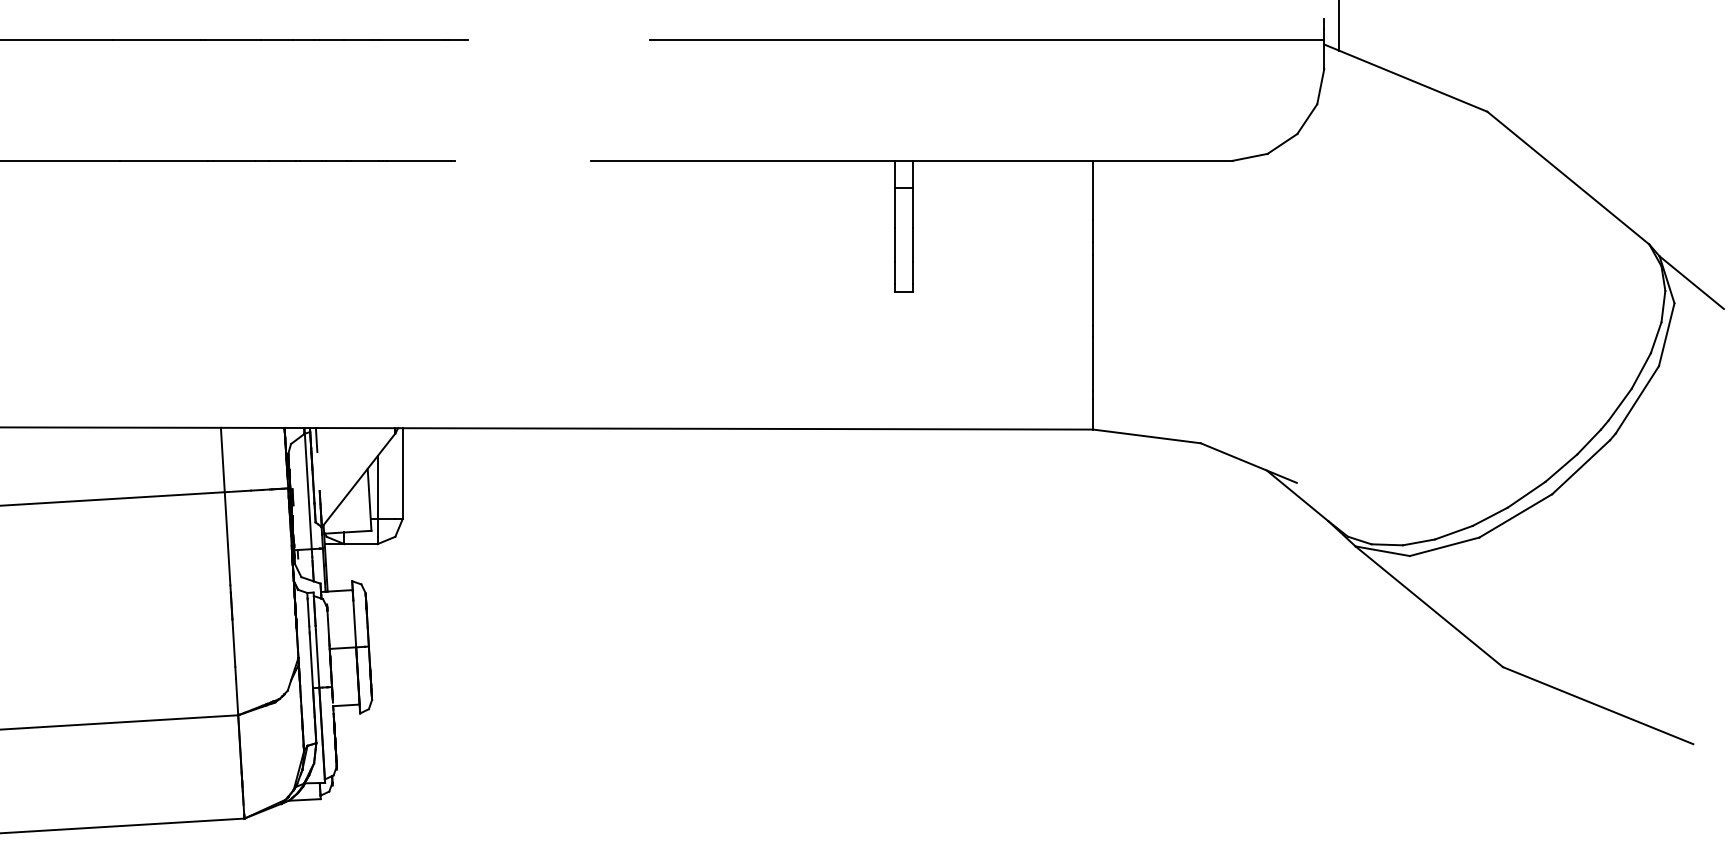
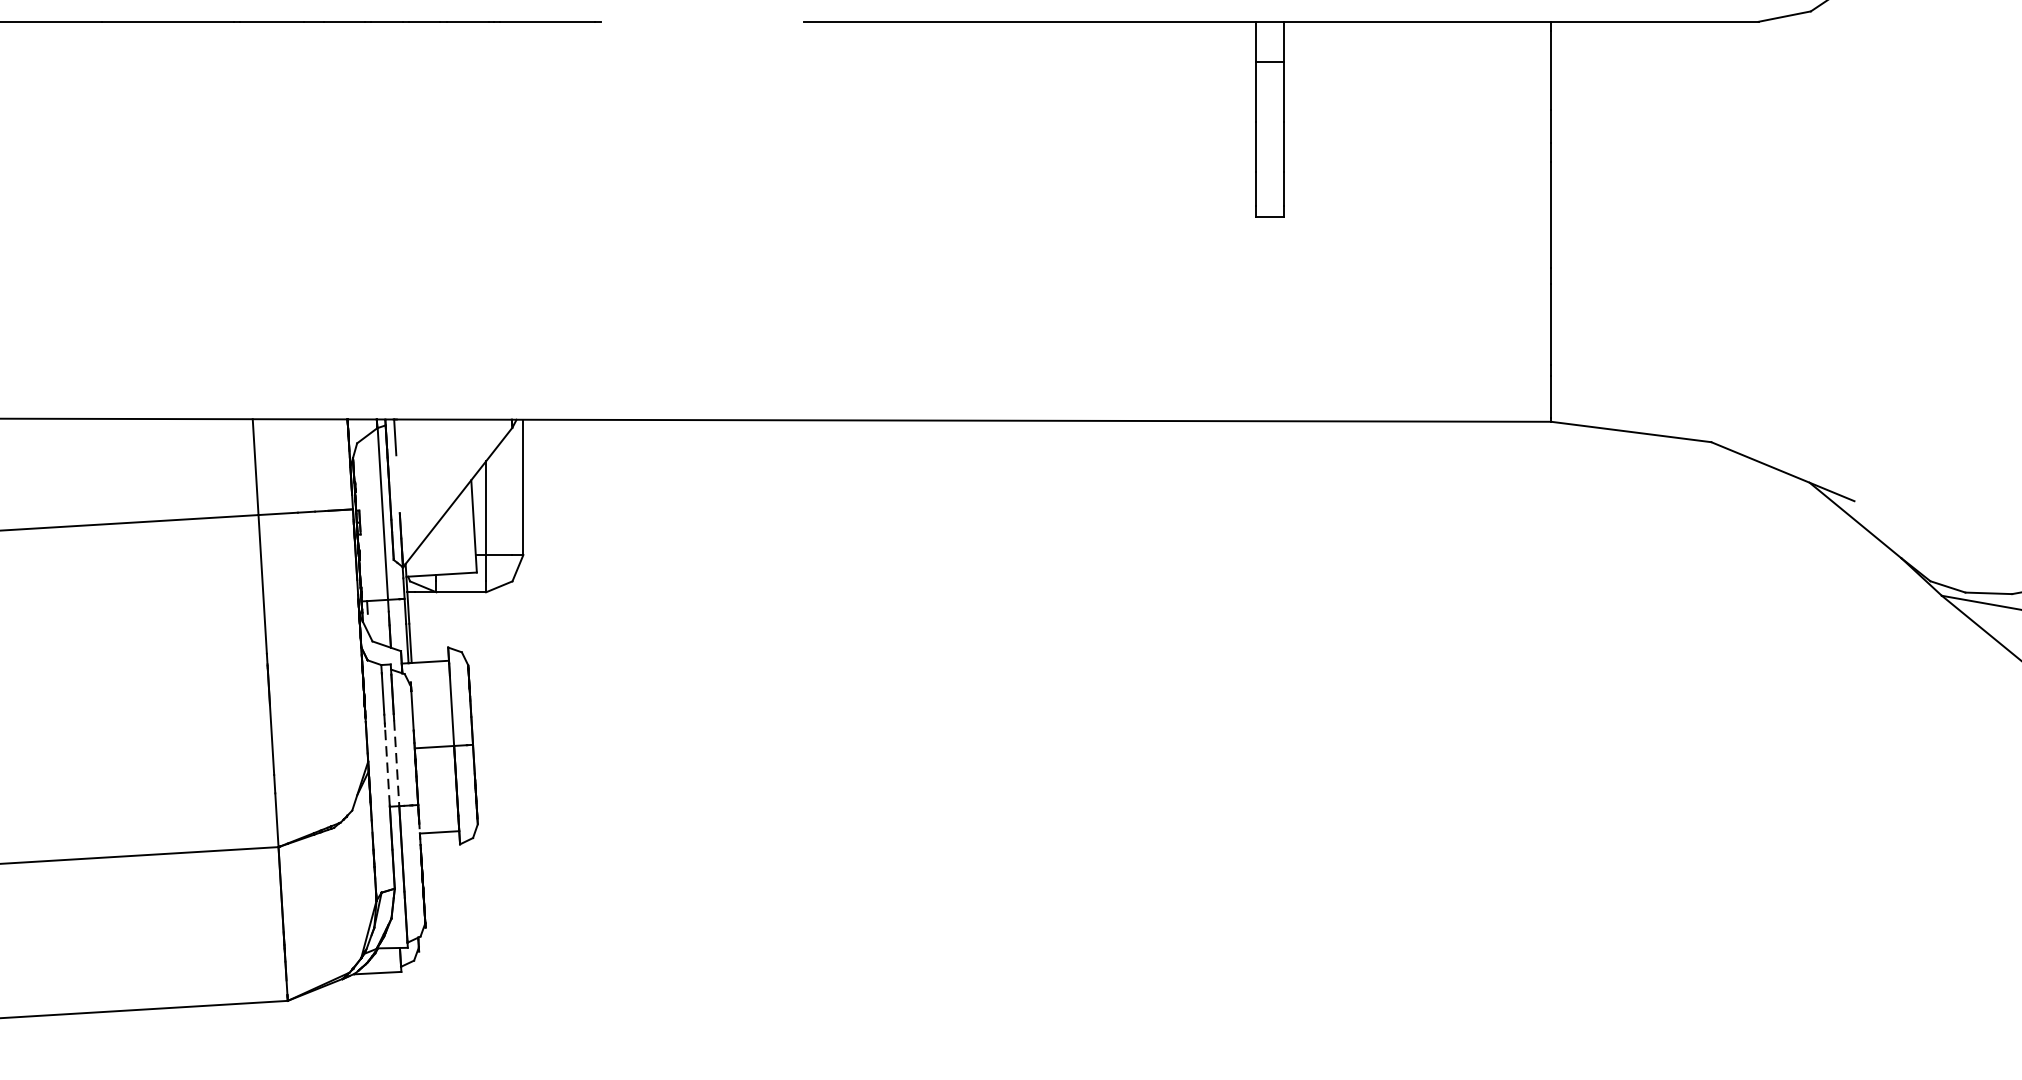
line: (317, 658) -> (396, 762), solid -> dashed
line: (311, 660) -> (387, 765), solid -> dashed

